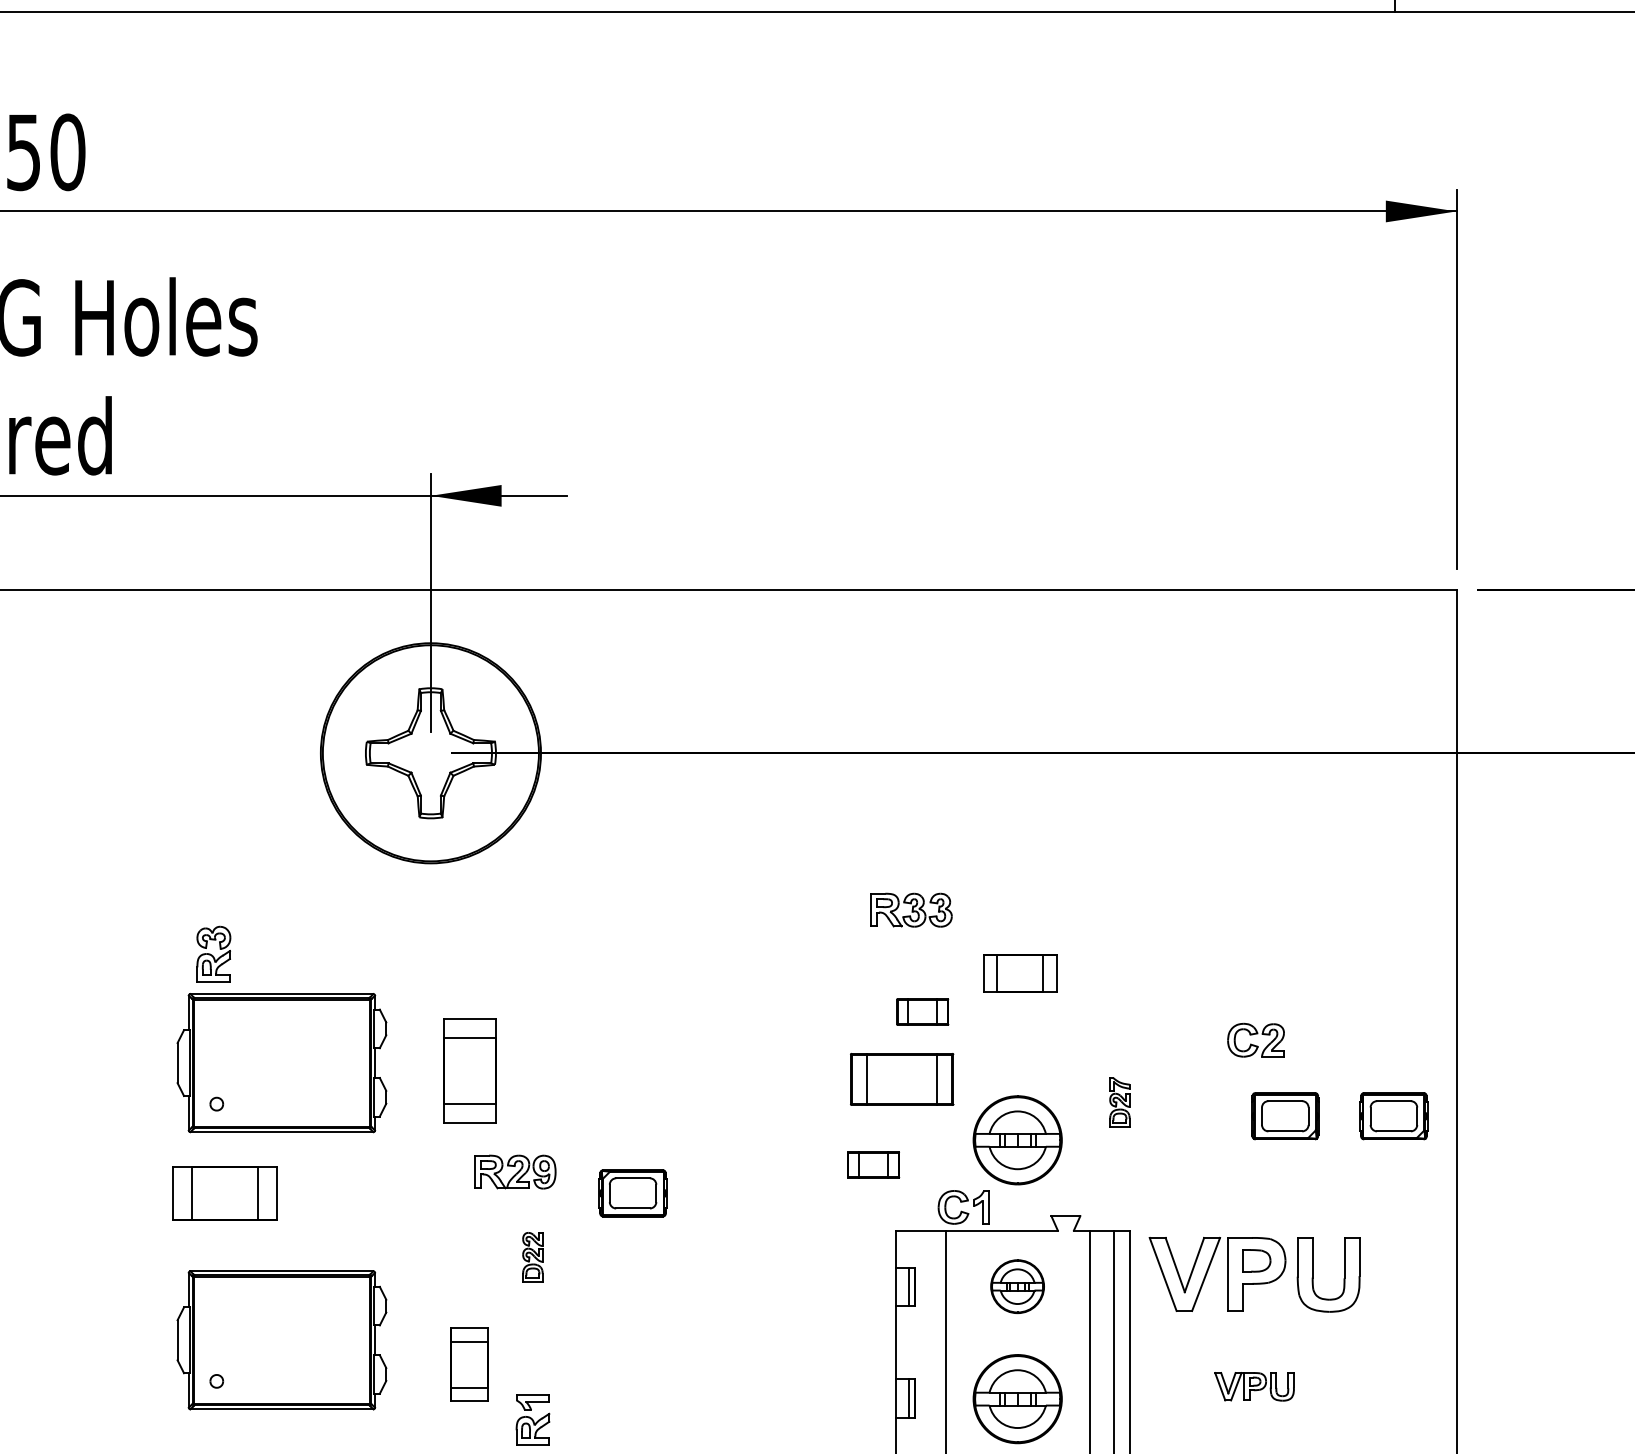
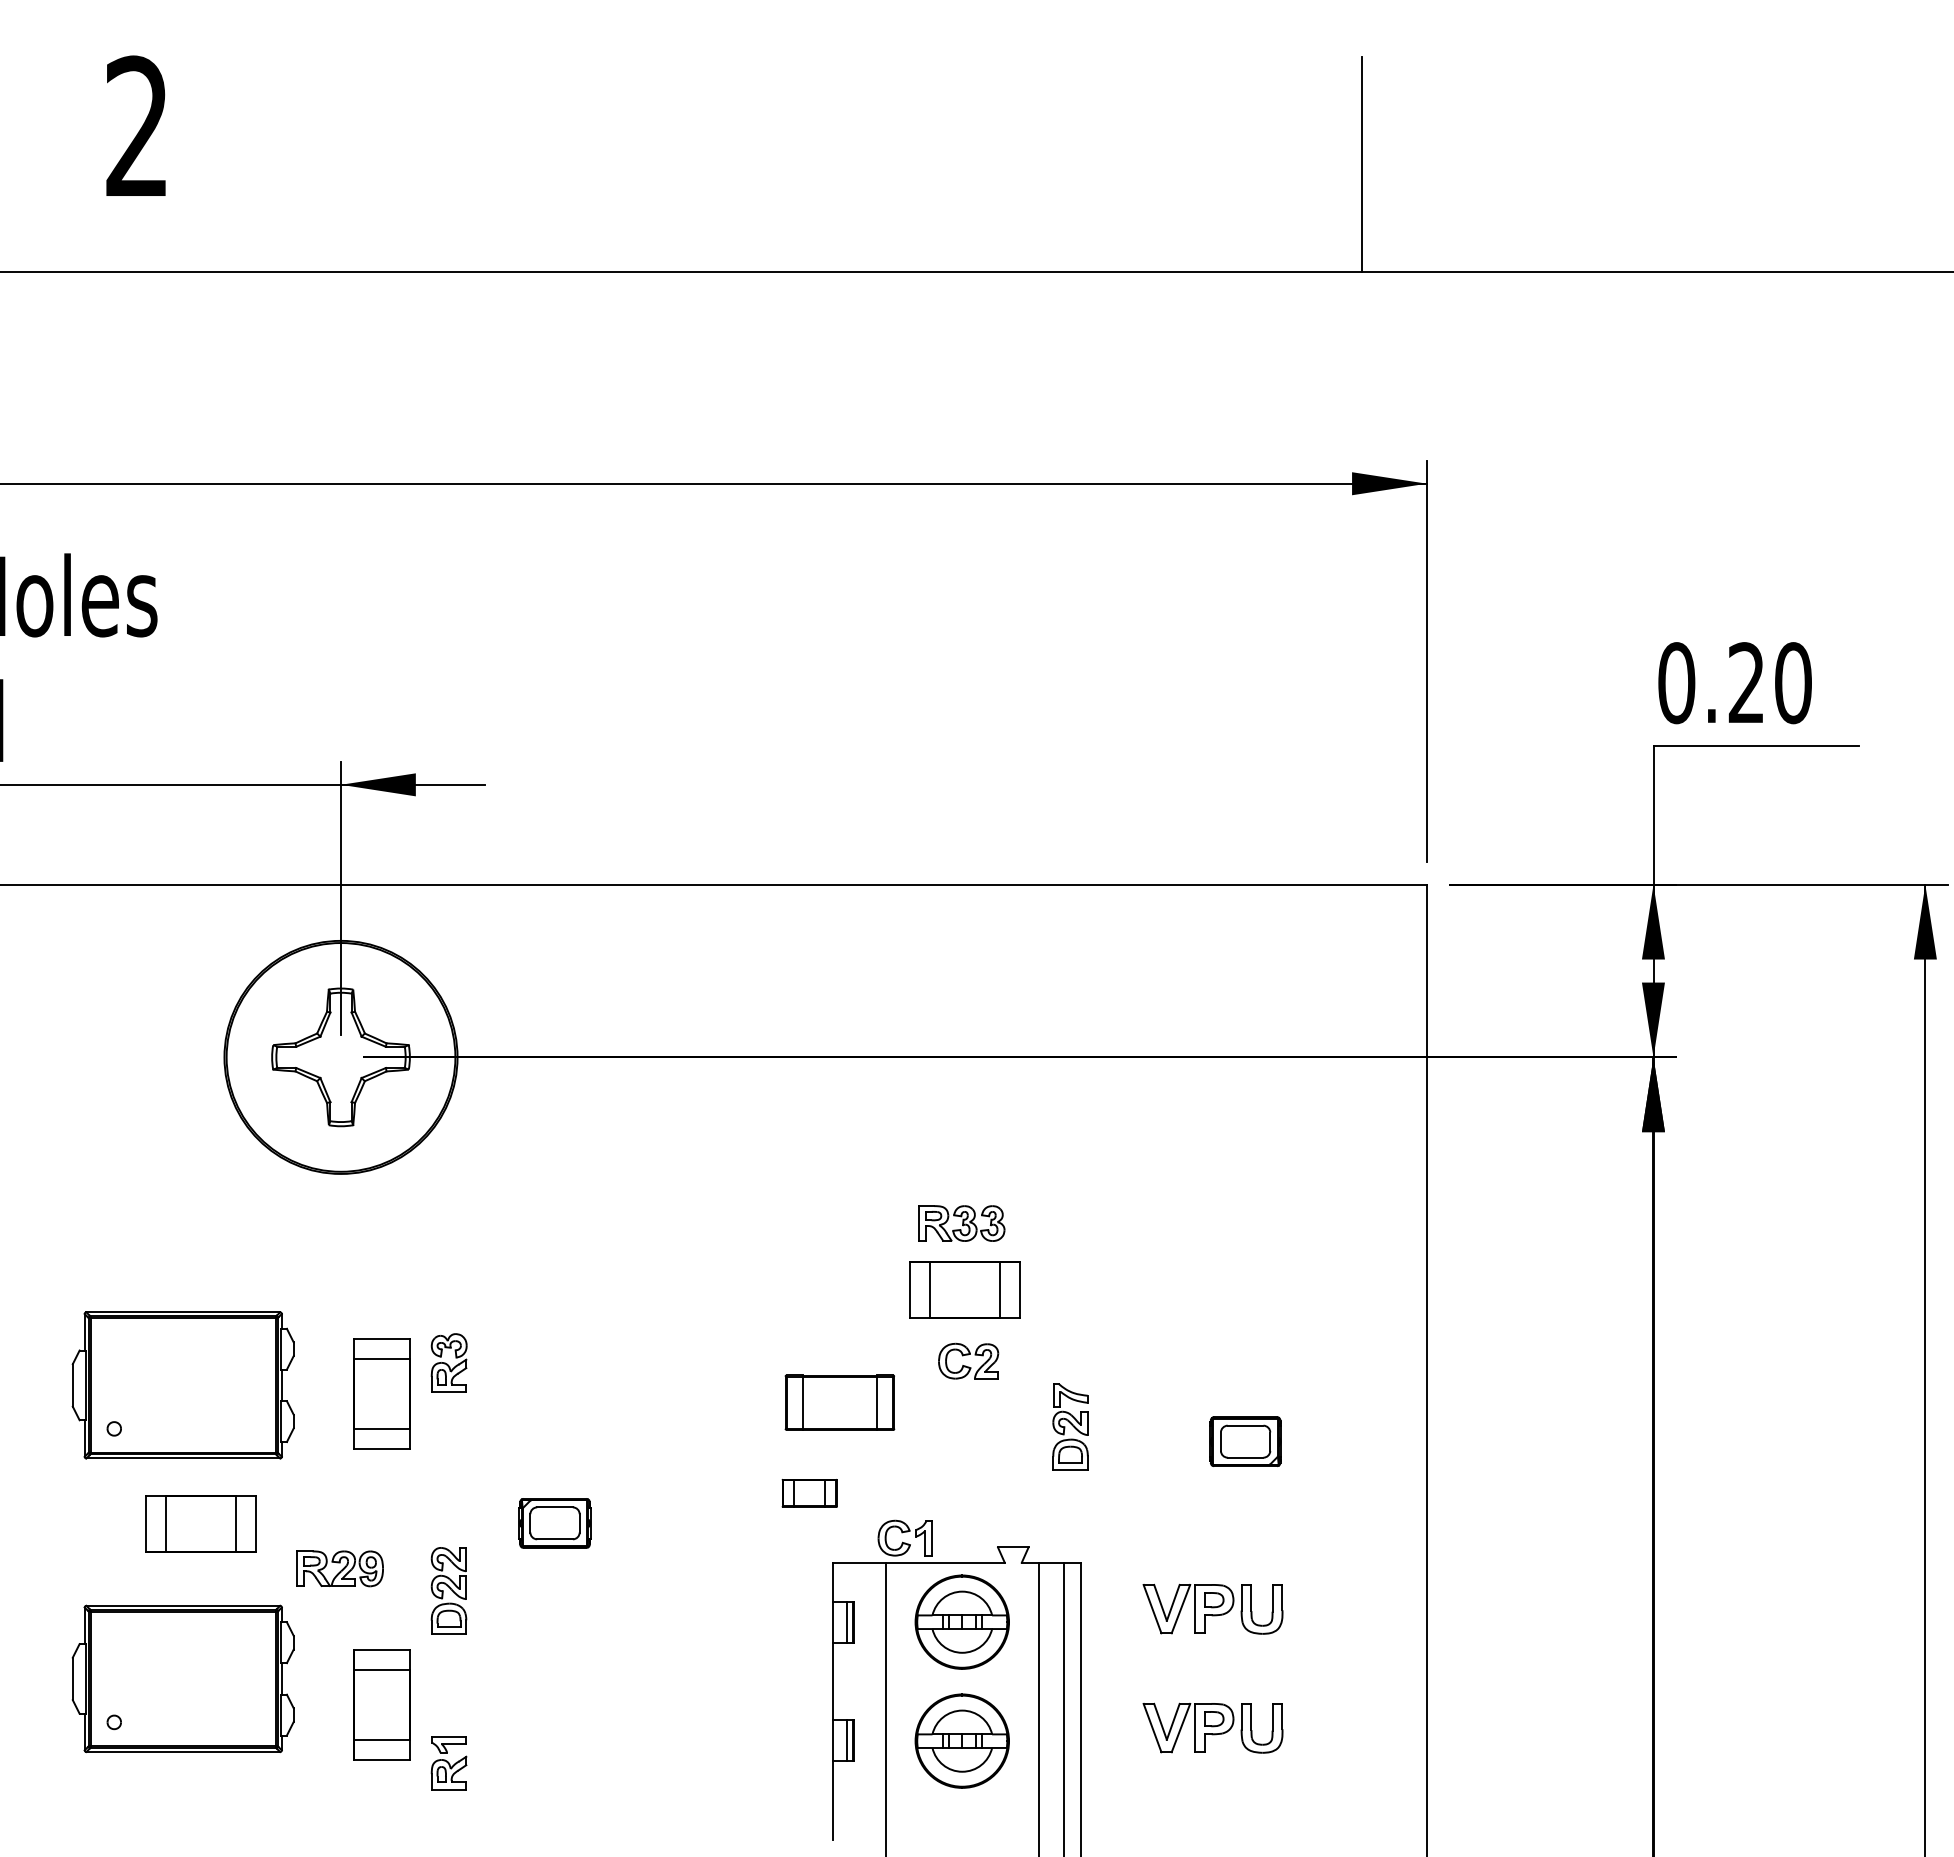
part: (911, 910) -> (961, 1223), moved
part: (213, 953) -> (448, 1362), moved
part: (1019, 972) -> (964, 1289), size x1.43
part: (922, 1012) -> (861, 1331), removed
part: (1255, 1039) -> (968, 1360), moved
part: (1119, 1101) -> (1070, 1426), size x1.67
part: (1393, 1116) -> (1360, 1441), removed
part: (1016, 1139) -> (961, 1466), removed
part: (514, 1171) -> (339, 1568), moved
part: (224, 1193) -> (200, 1523), moved
part: (532, 1256) -> (448, 1590), size x1.67
part: (1254, 1273) -> (1212, 1608), size x0.62
part: (1016, 1286) -> (961, 1621), size x1.67
part: (469, 1364) -> (381, 1704), size x1.43
part: (1254, 1386) -> (1212, 1727), size x1.67

